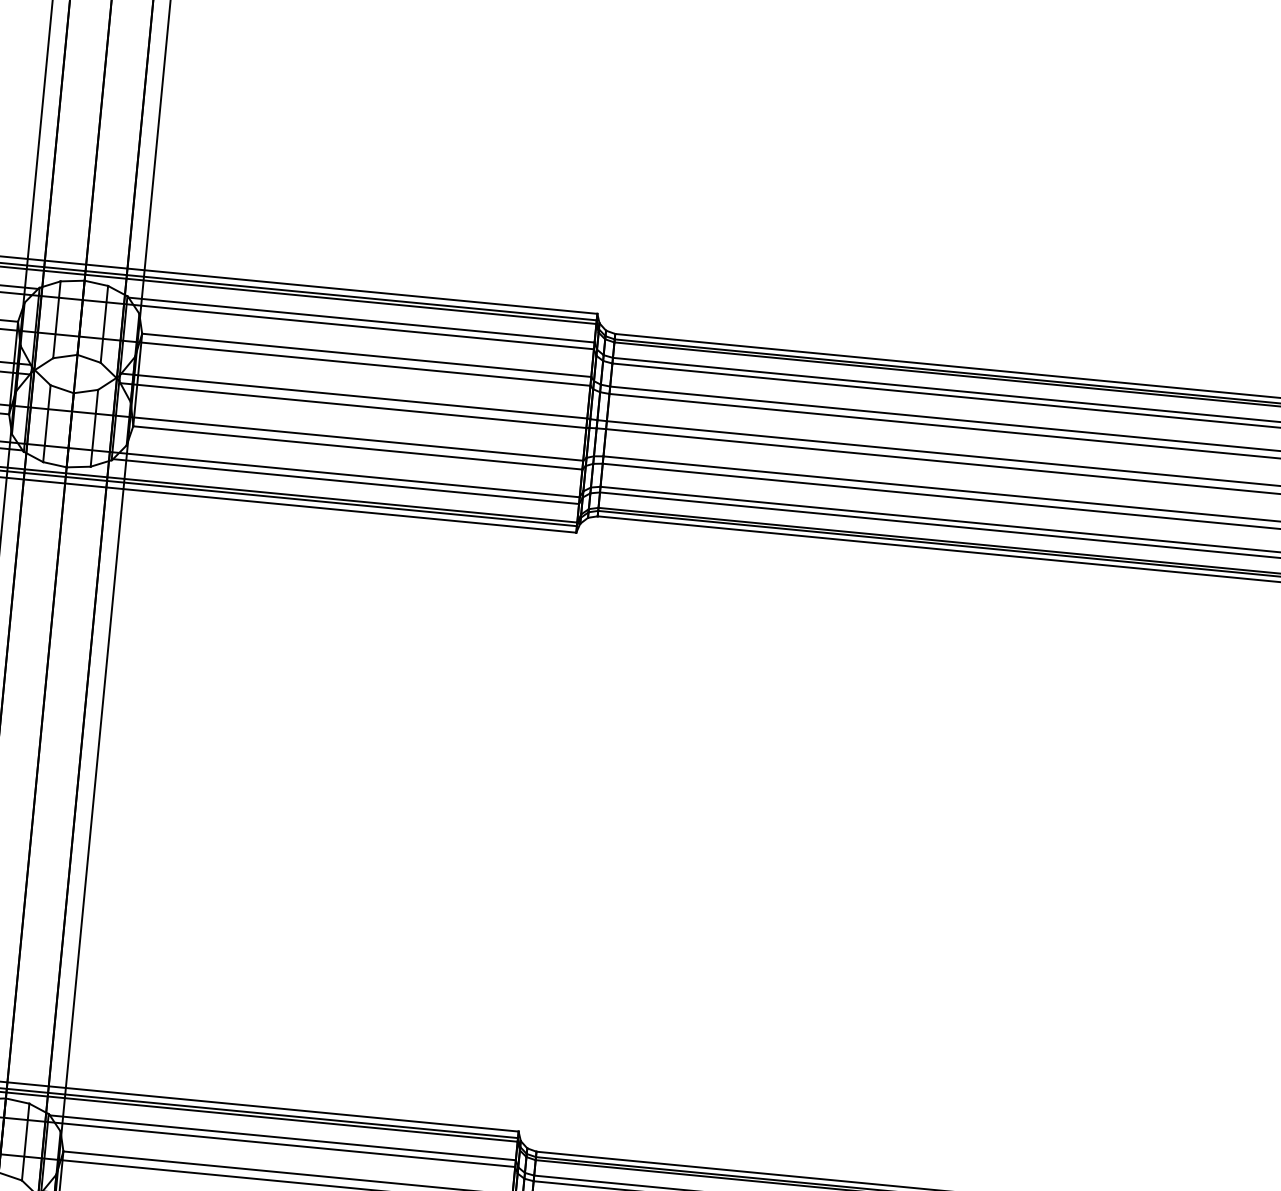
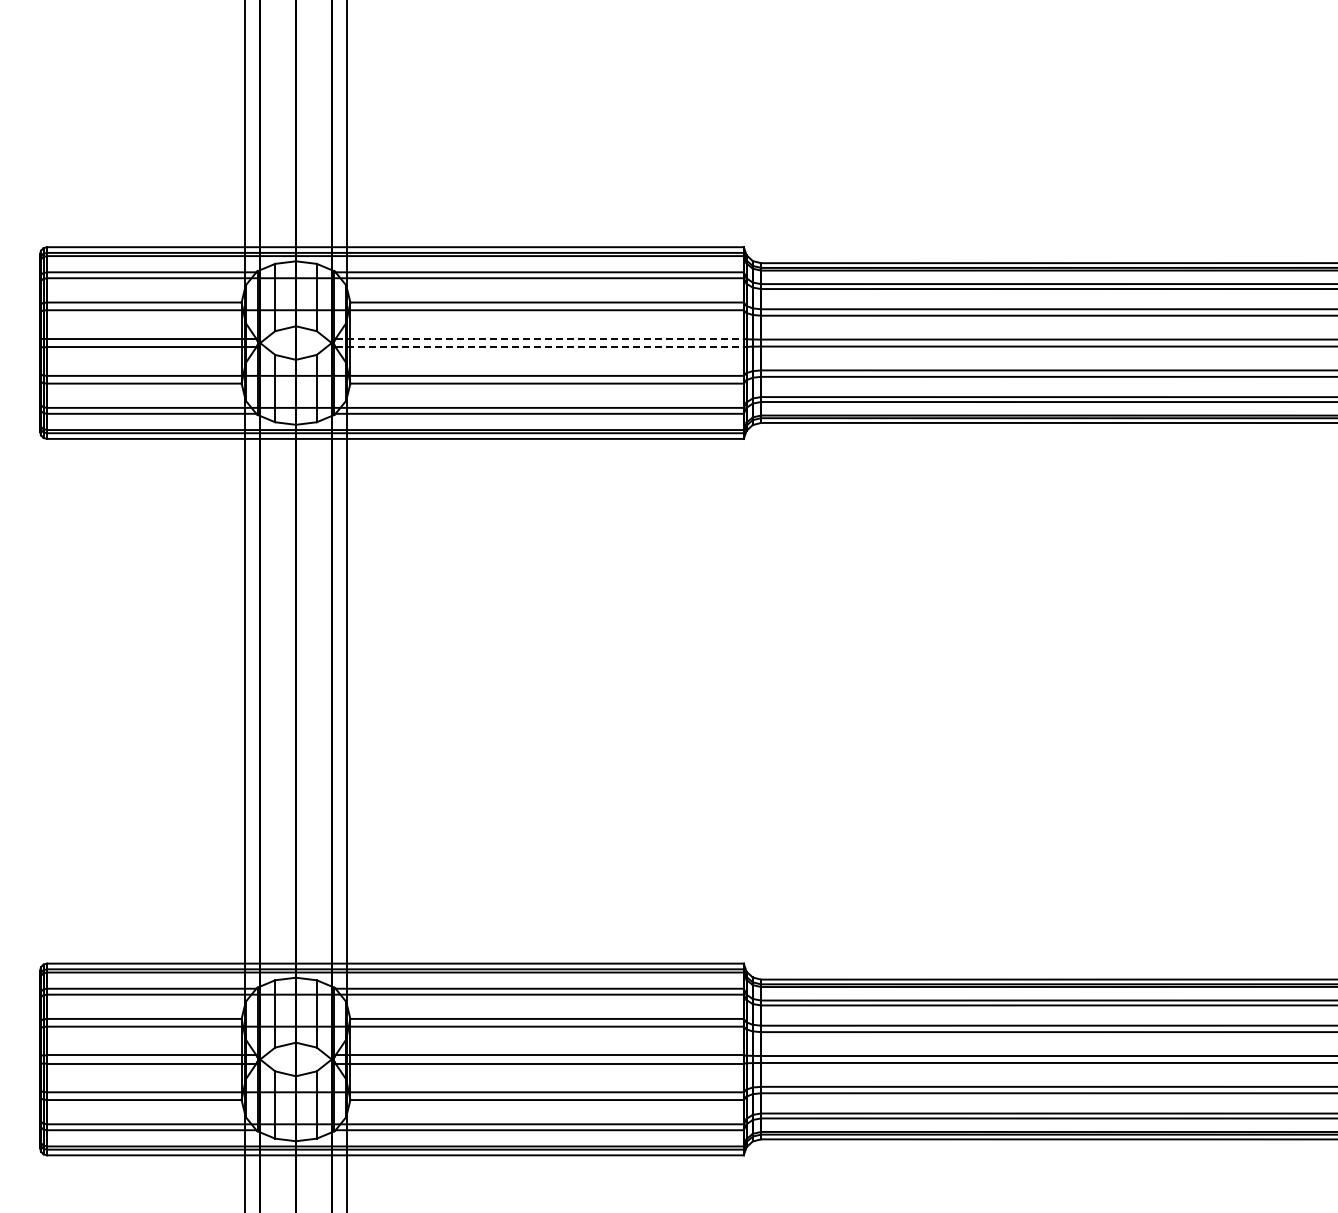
line: (355, 395) -> (540, 338), solid -> dashed
line: (354, 405) -> (540, 347), solid -> dashed

